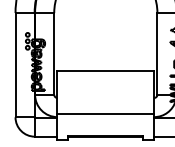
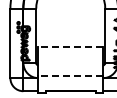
line: (105, 71) -> (70, 47), solid -> dashed
line: (105, 114) -> (70, 76), solid -> dashed

